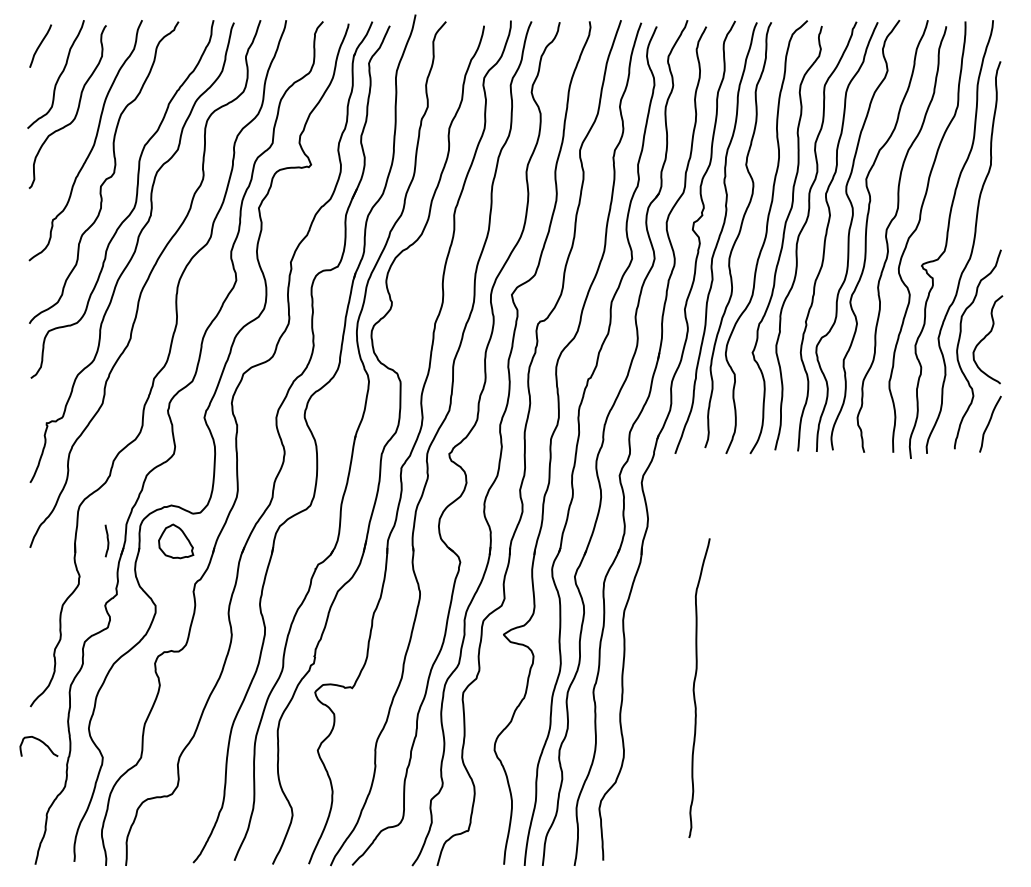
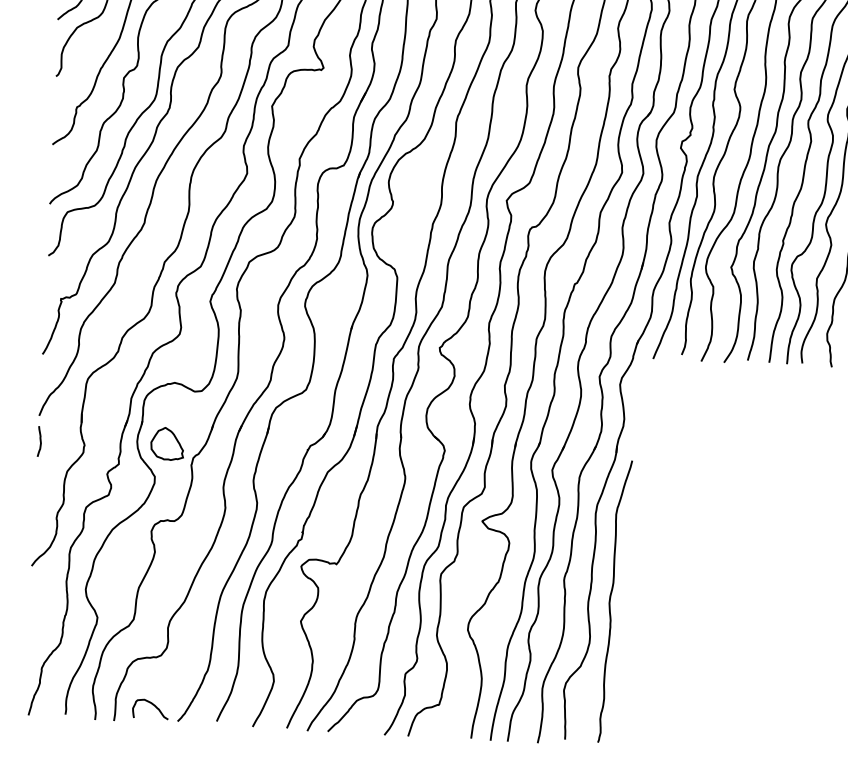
curve: (107, 540) -> (40, 441), moved
part: (176, 541) -> (167, 444), moved
curve: (694, 688) -> (610, 601), moved
curve: (41, 742) -> (153, 705), moved

